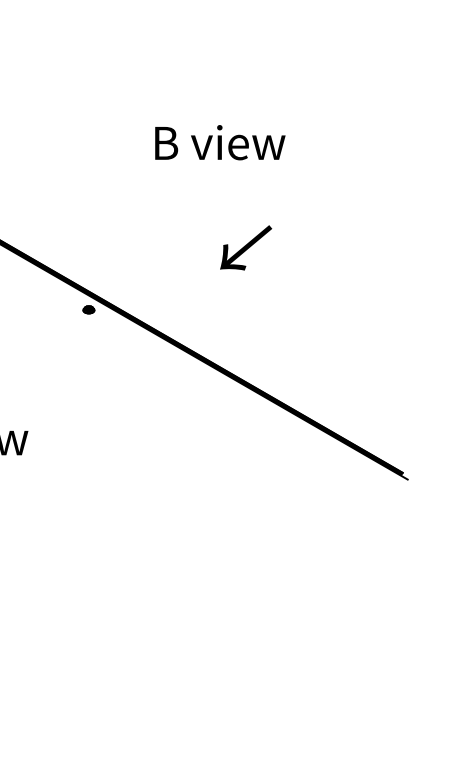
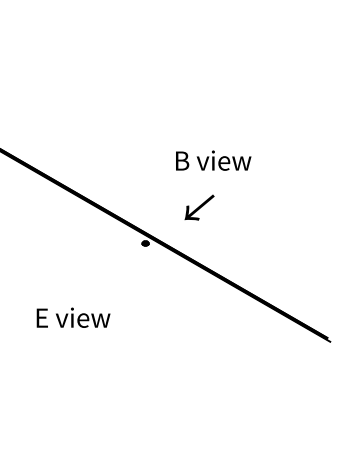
text: (219, 142) -> (213, 160), moved
text: (245, 247) -> (199, 207), moved

